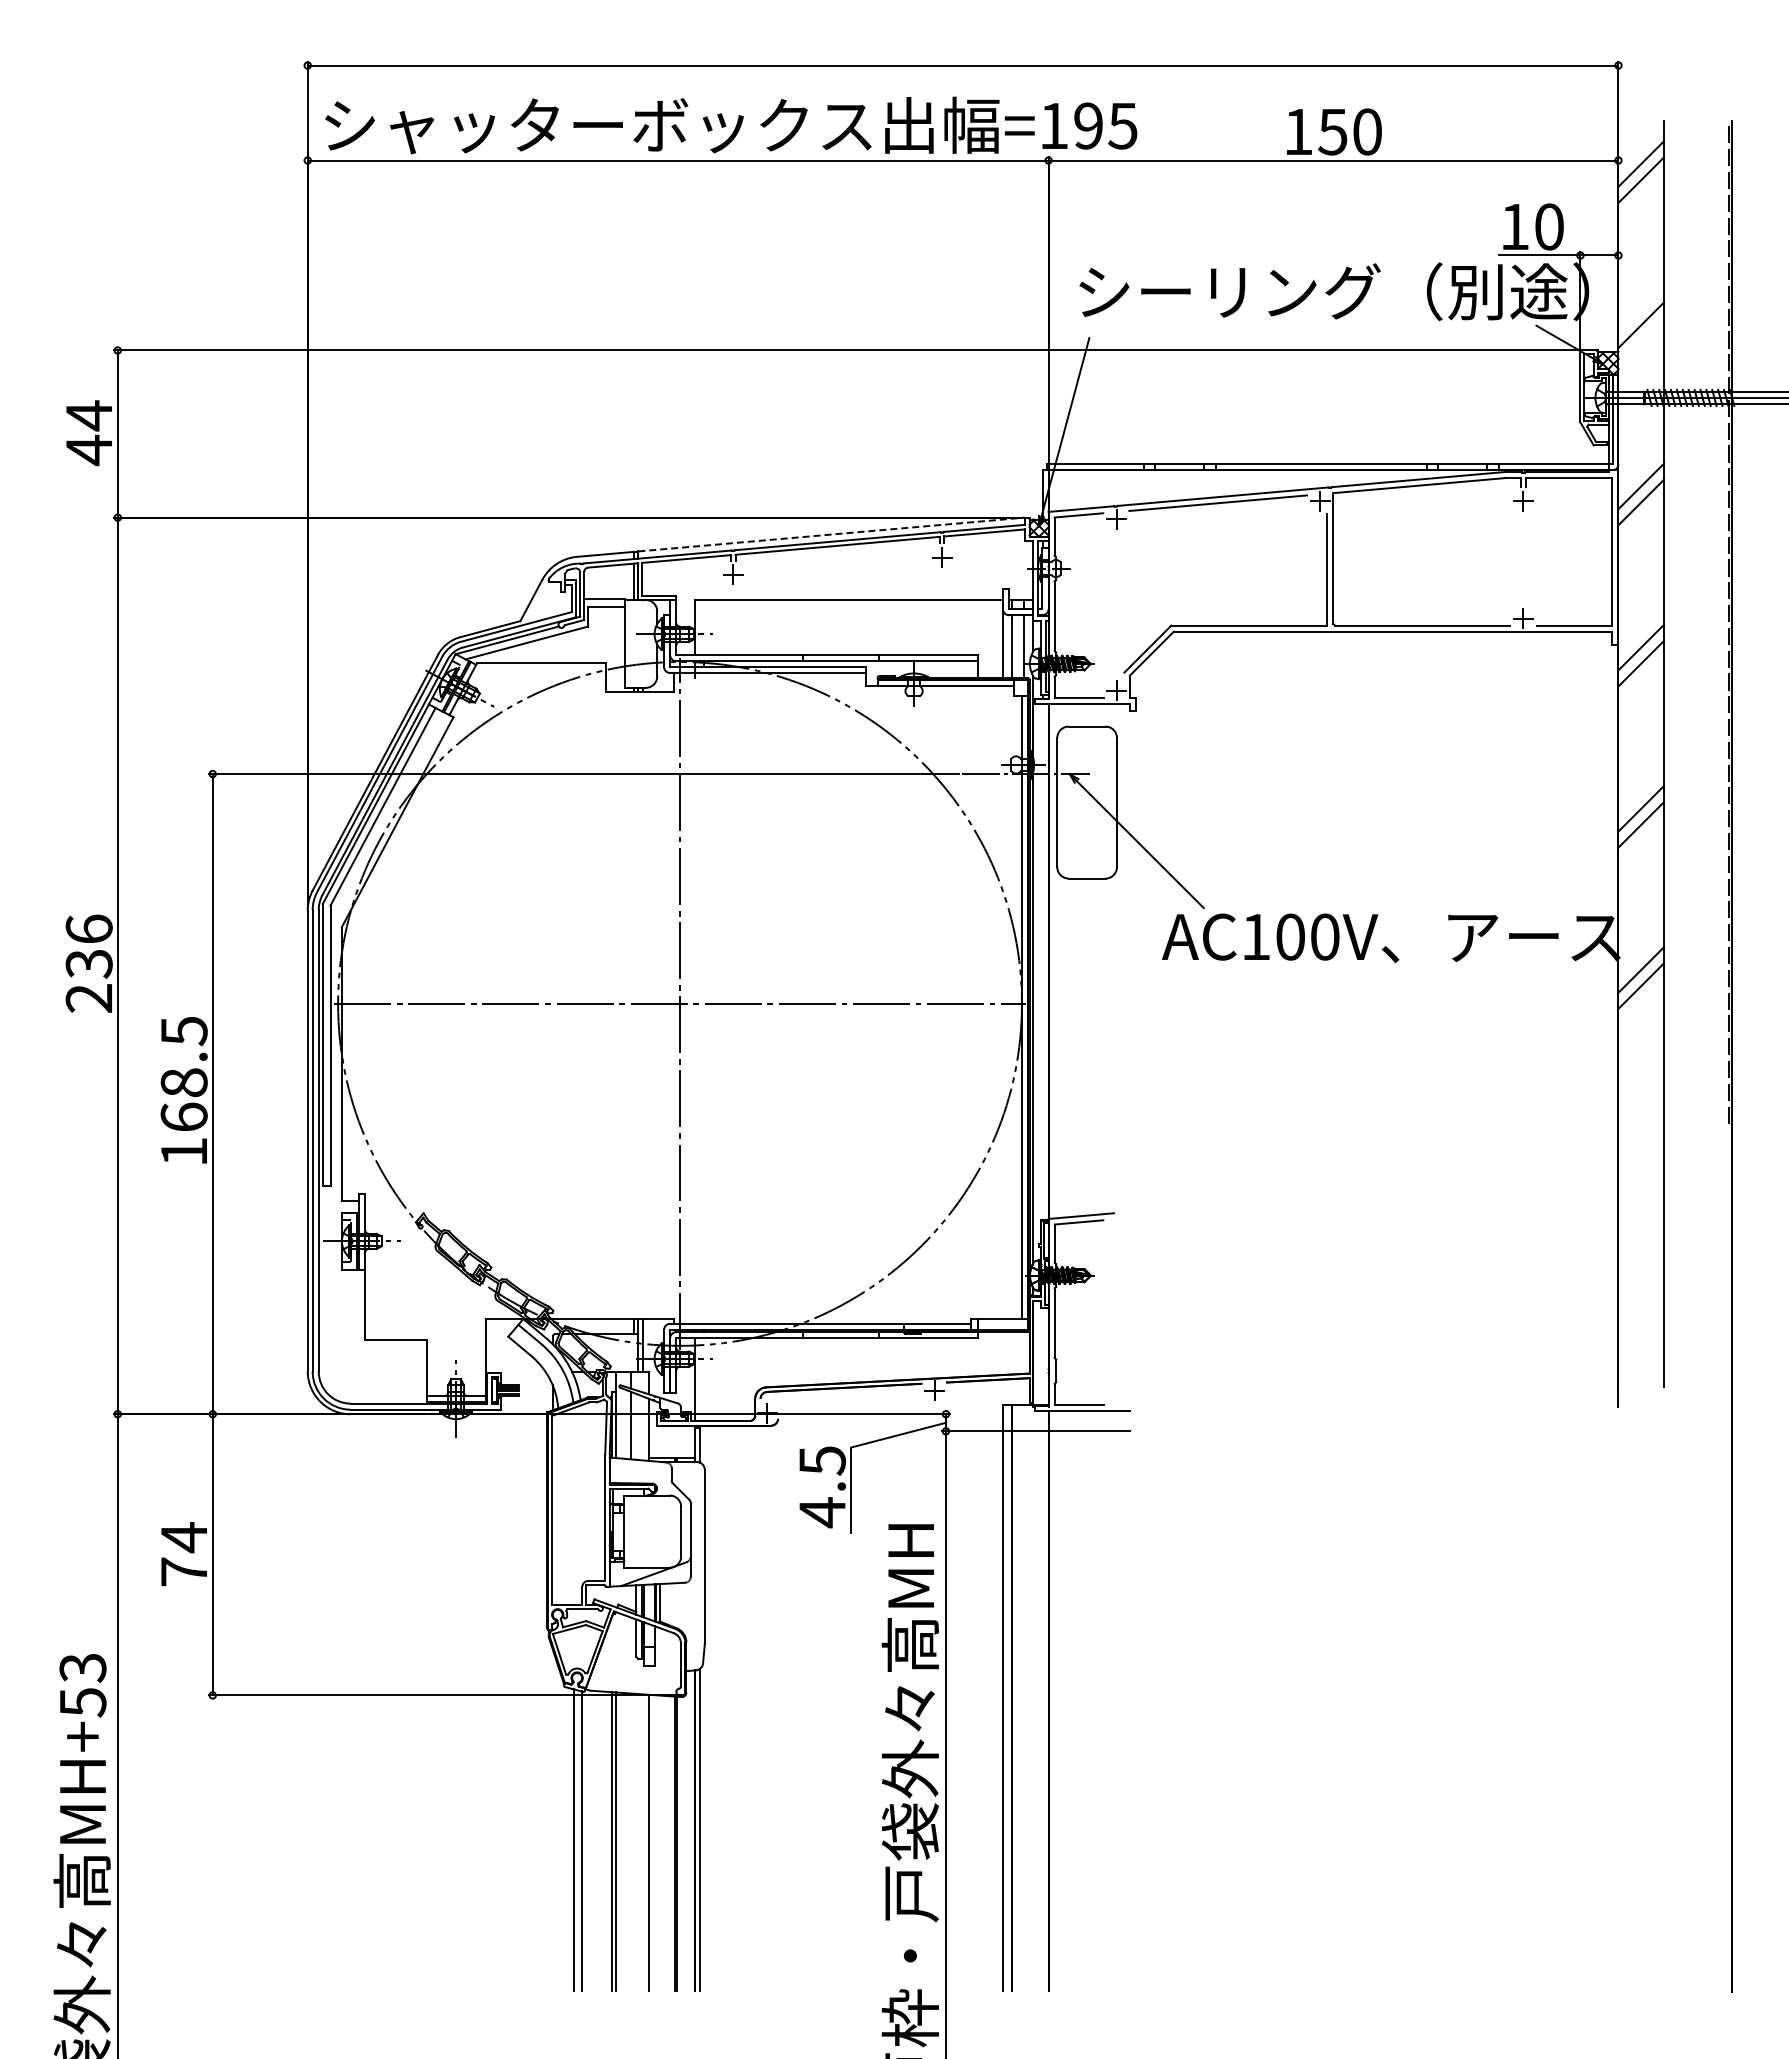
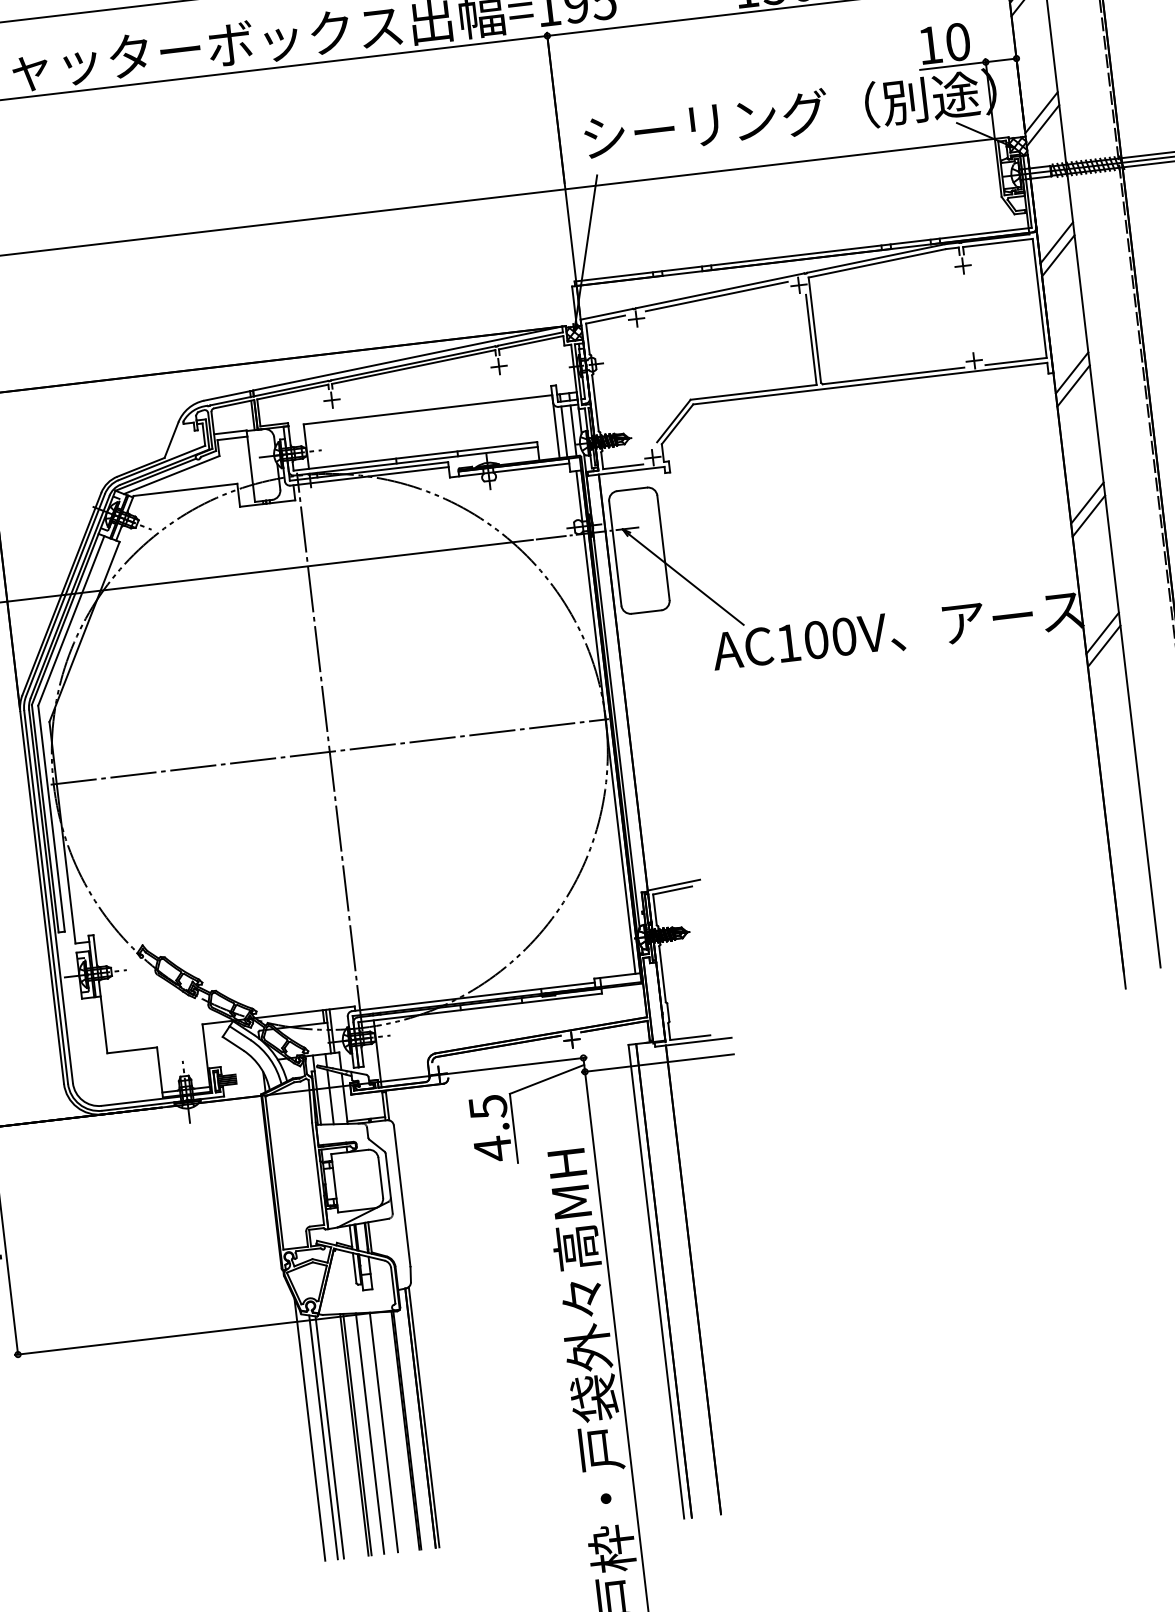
line: (1641, 341) -> (1043, 125), added
line: (831, 534) -> (407, 358), dashed -> solid
line: (558, 1829) -> (309, 1430), added
line: (631, 1842) -> (370, 1433), added

